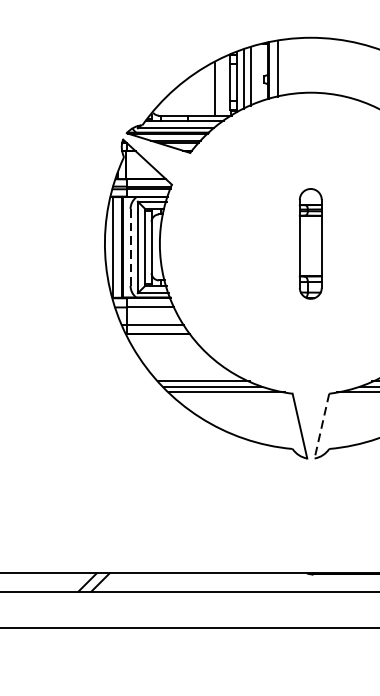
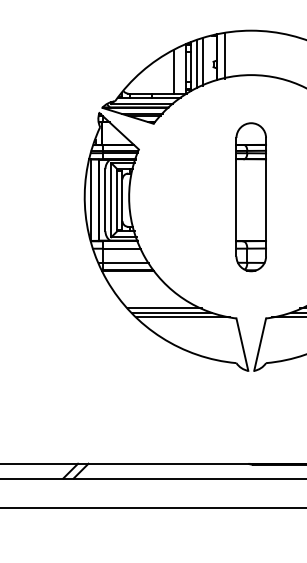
part: (309, 244) -> (250, 197), size x1.67
line: (130, 246) -> (105, 199), dashed -> solid
line: (322, 425) -> (260, 344), dashed -> solid

